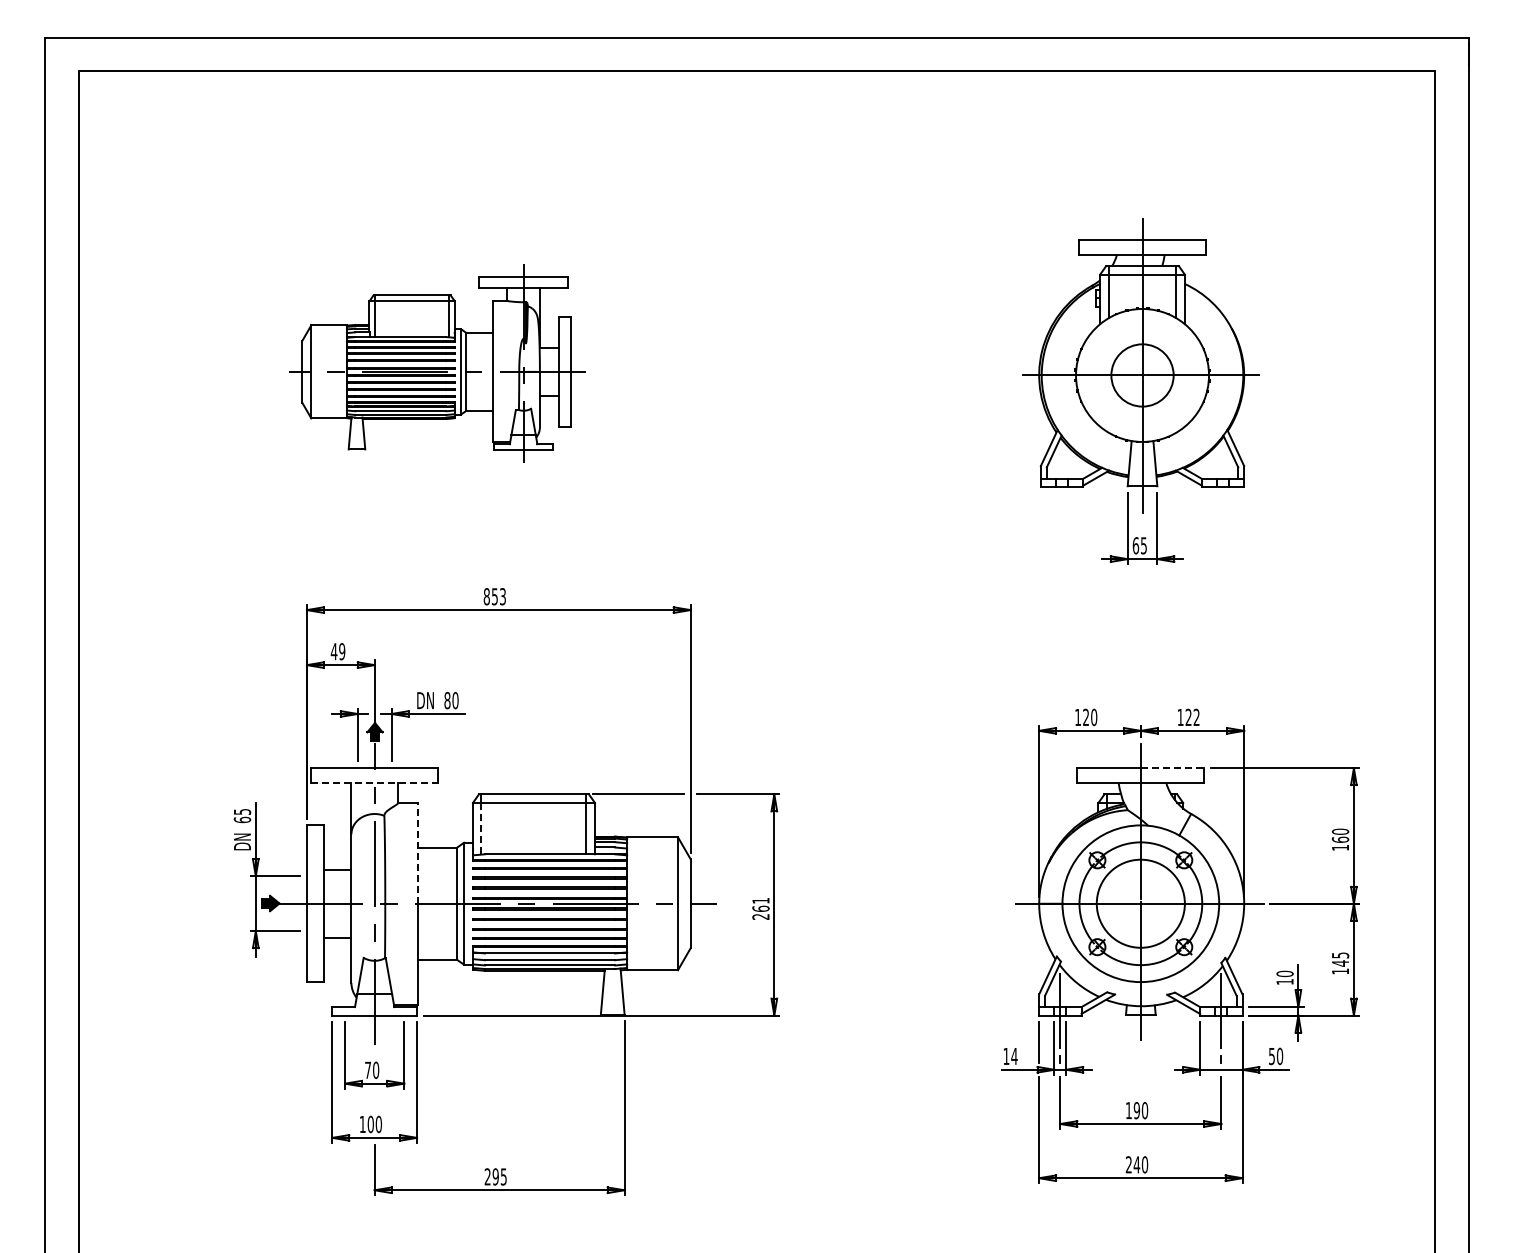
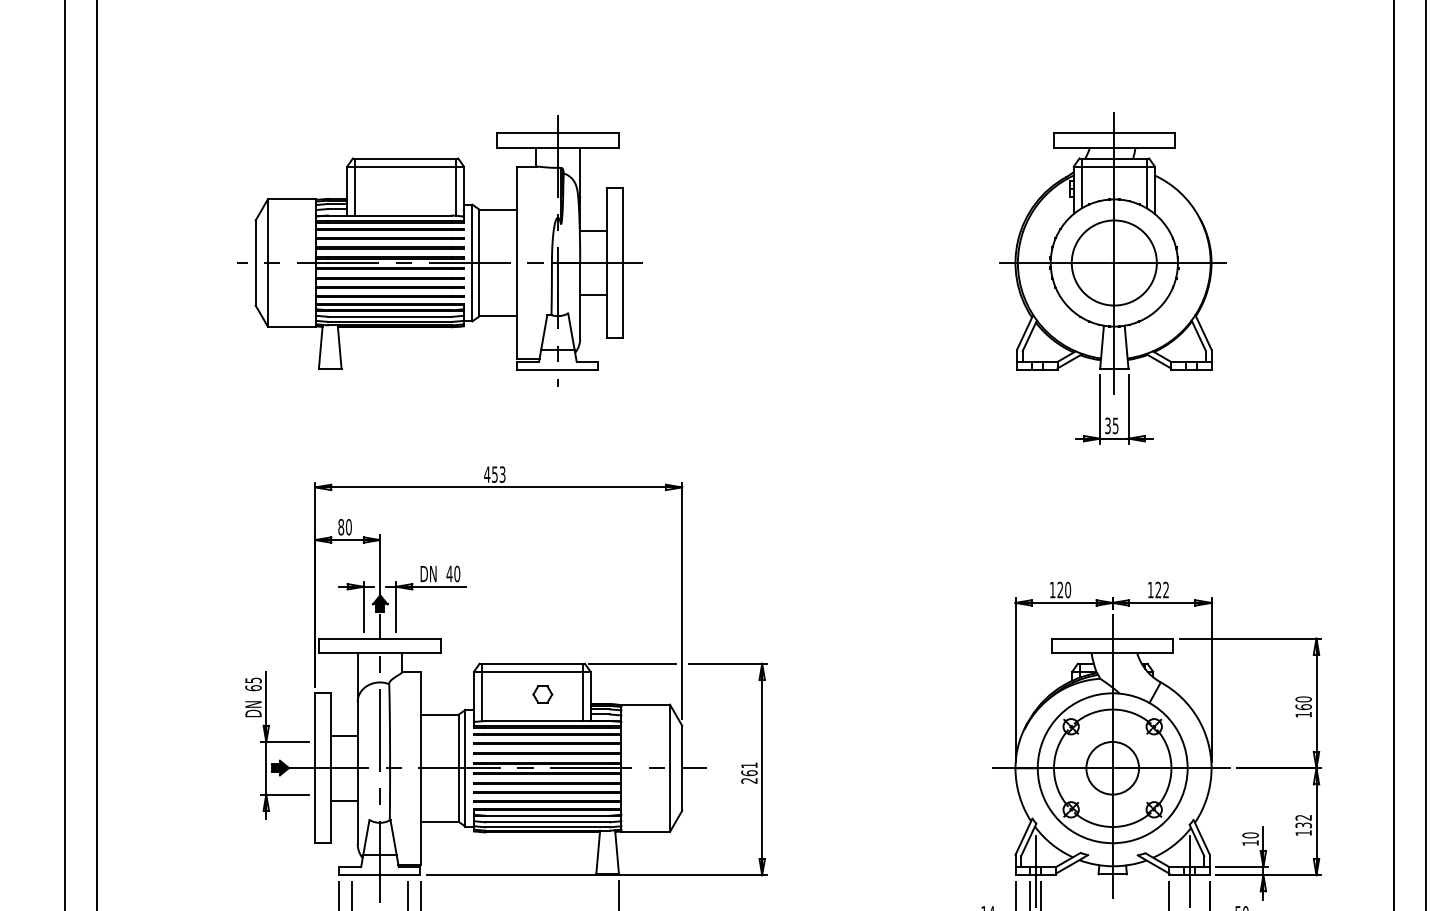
part: (436, 363) -> (439, 251), size x1.43
circle: (1142, 374) -> (1114, 262), size x1.43
text: (1135, 545) -> (1107, 425), 65 -> 35
text: (486, 596) -> (486, 474), 853 -> 453
text: (337, 651) -> (344, 527), 49 -> 80
text: (447, 700) -> (449, 573), 80 -> 40
line: (1172, 768) -> (1142, 638), dashed -> solid
line: (374, 783) -> (379, 653), dashed -> solid
part: (544, 826) -> (542, 694), added
line: (481, 828) -> (482, 696), dashed -> solid
line: (417, 852) -> (420, 719), dashed -> solid
circle: (1140, 903) -> (1112, 768), size x0.62
text: (1340, 959) -> (1303, 821), 145 -> 132

